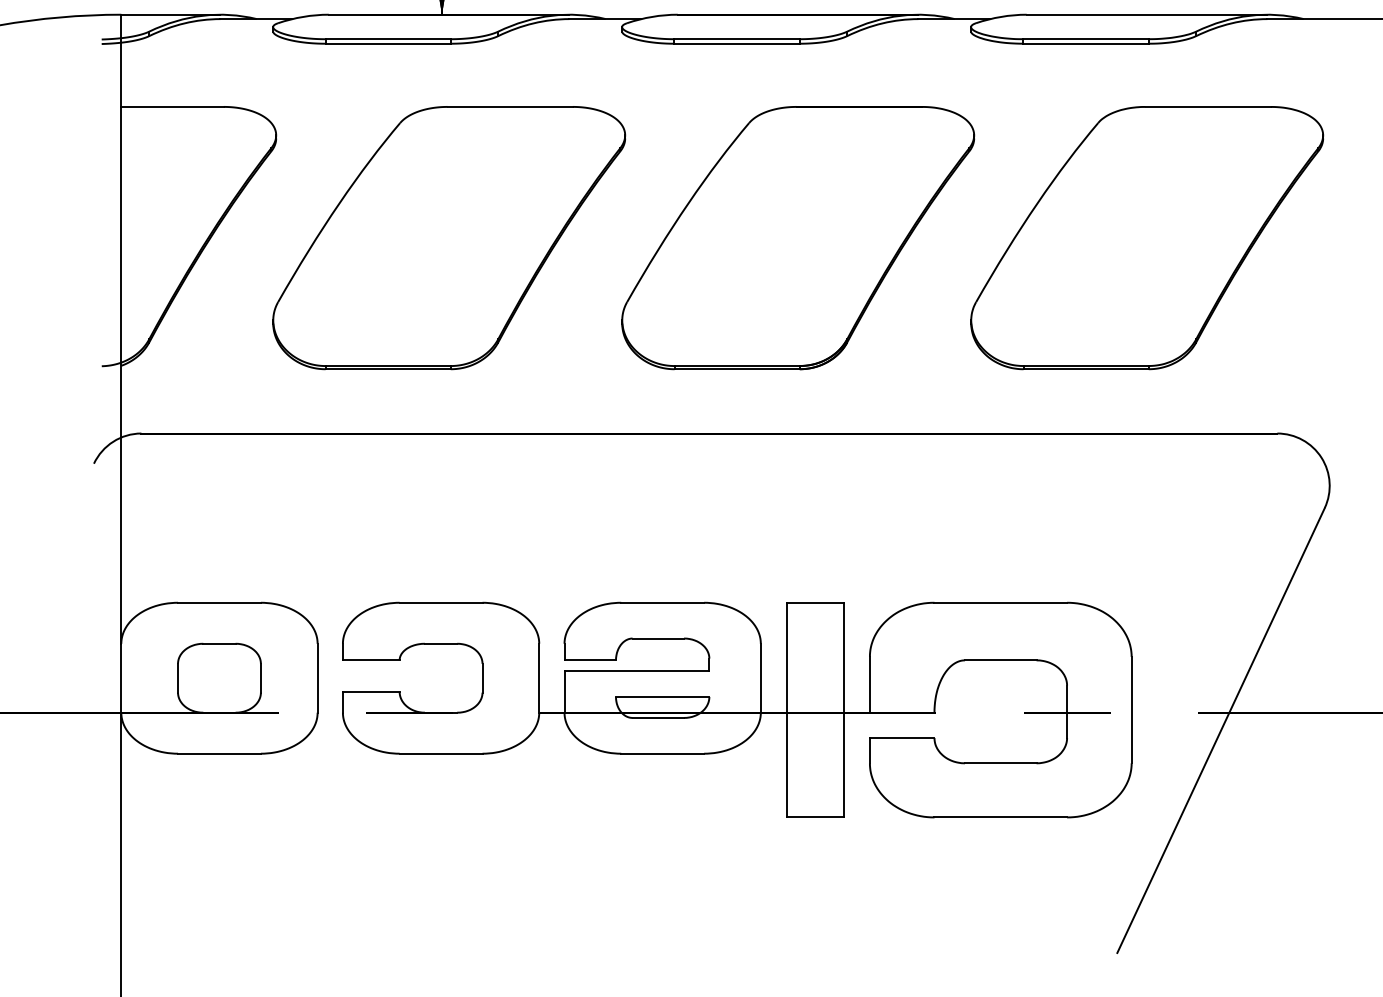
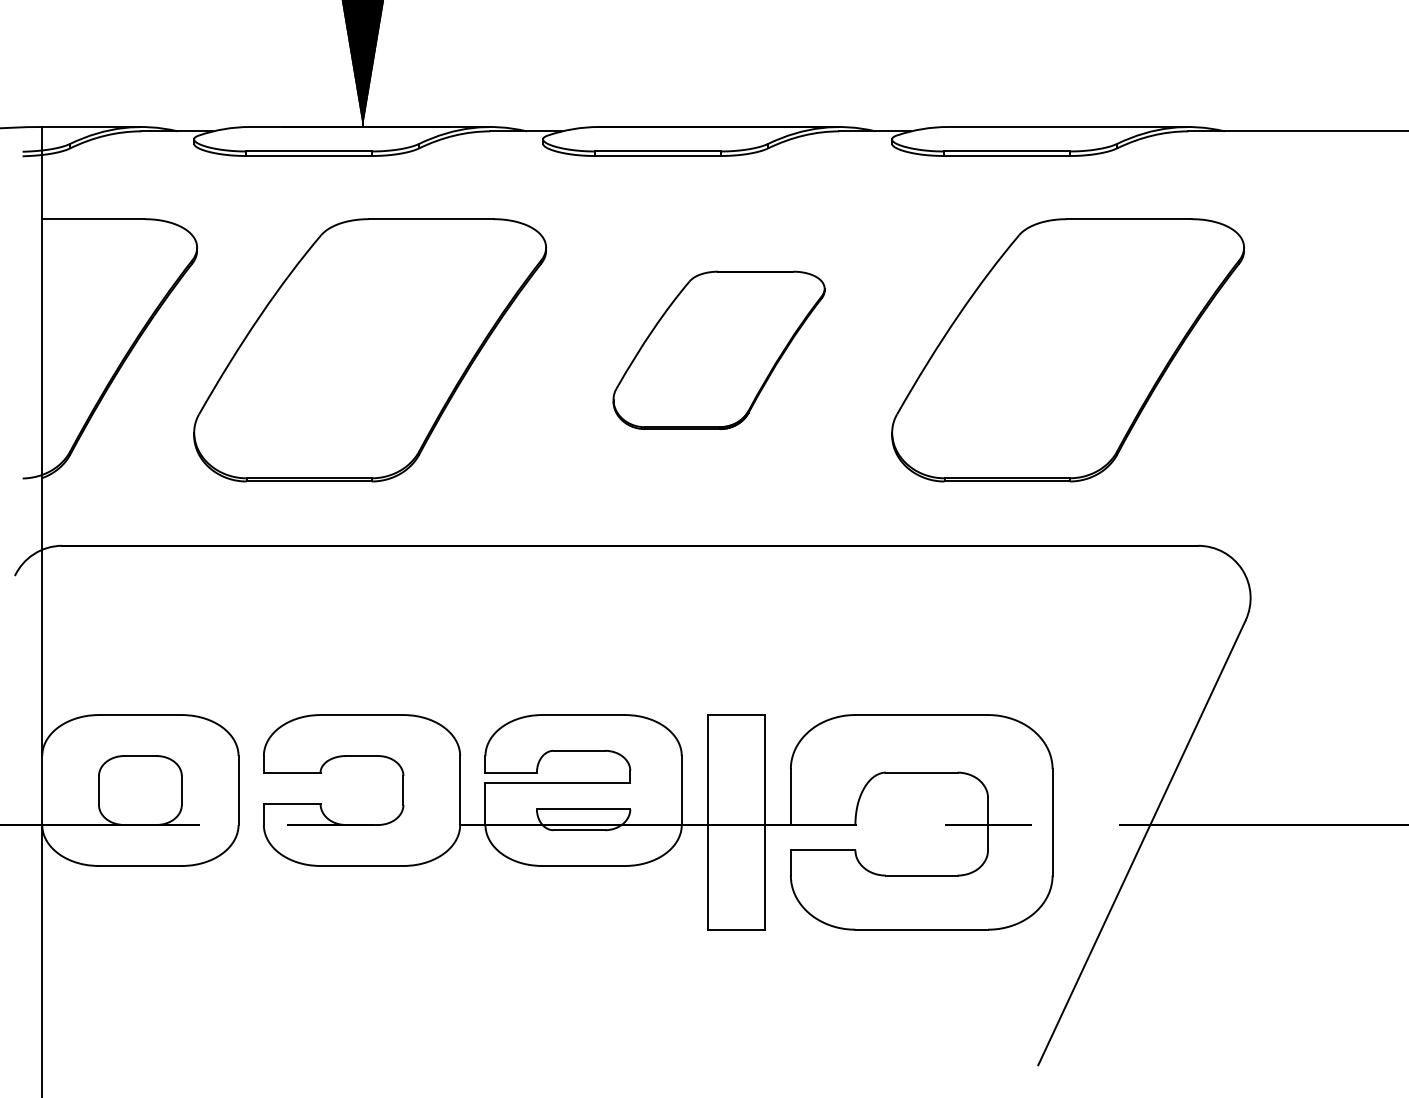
part: (797, 238) -> (718, 350), size x0.6

